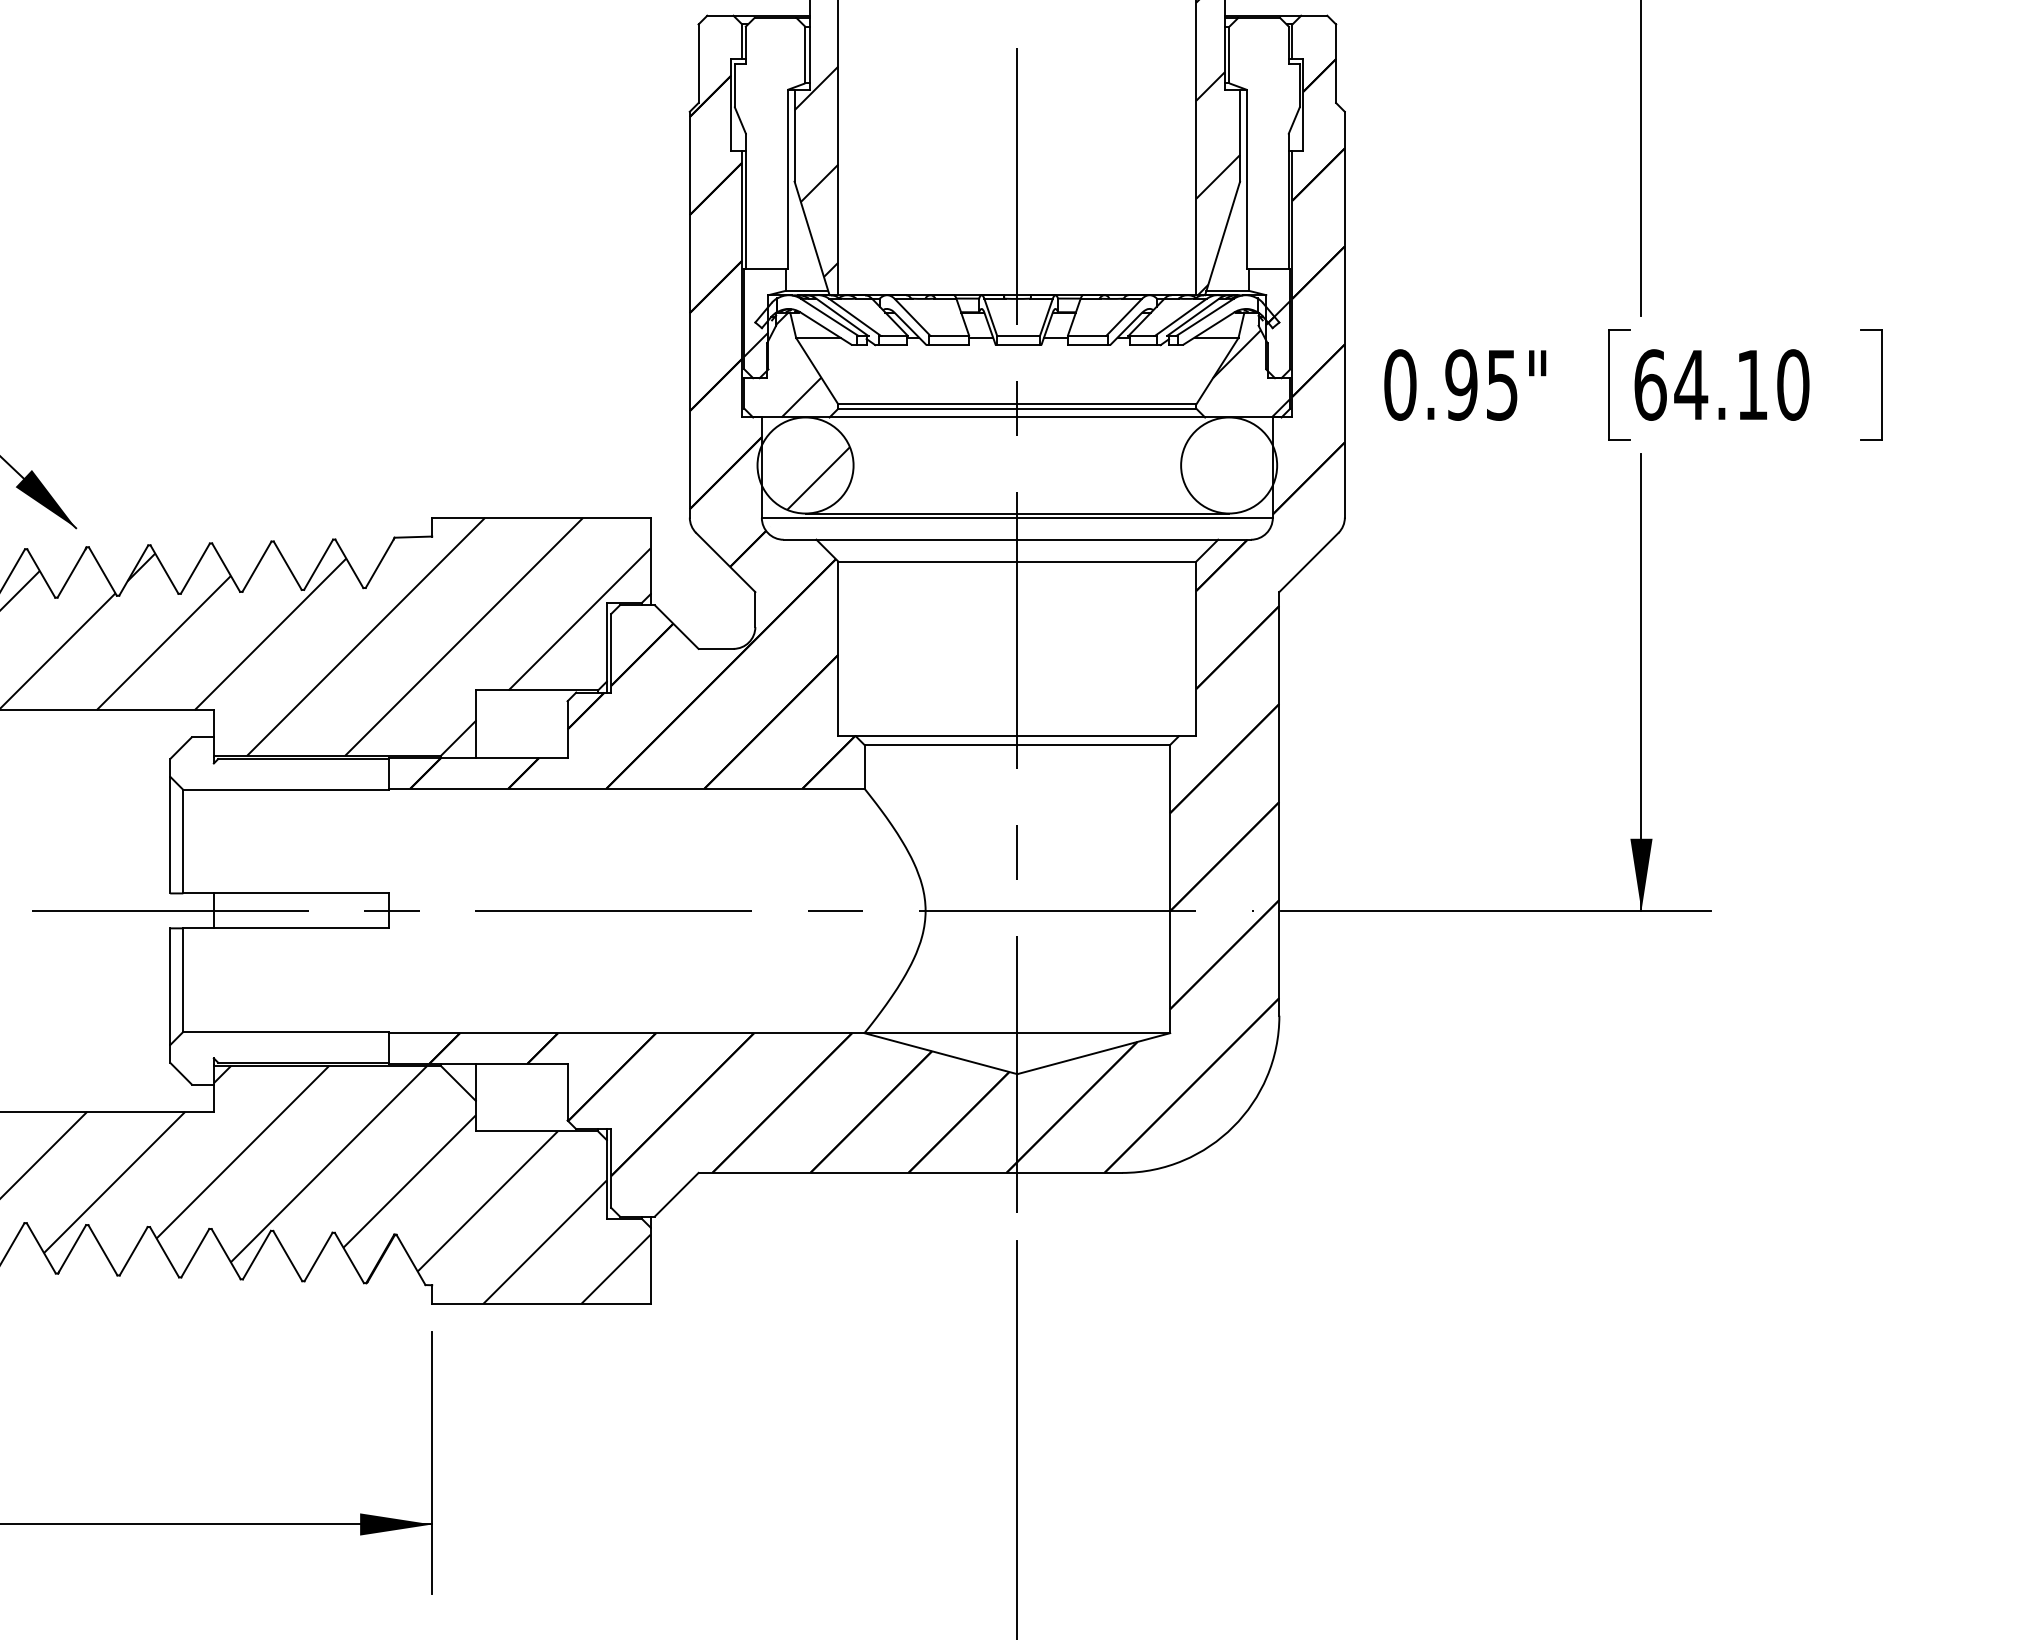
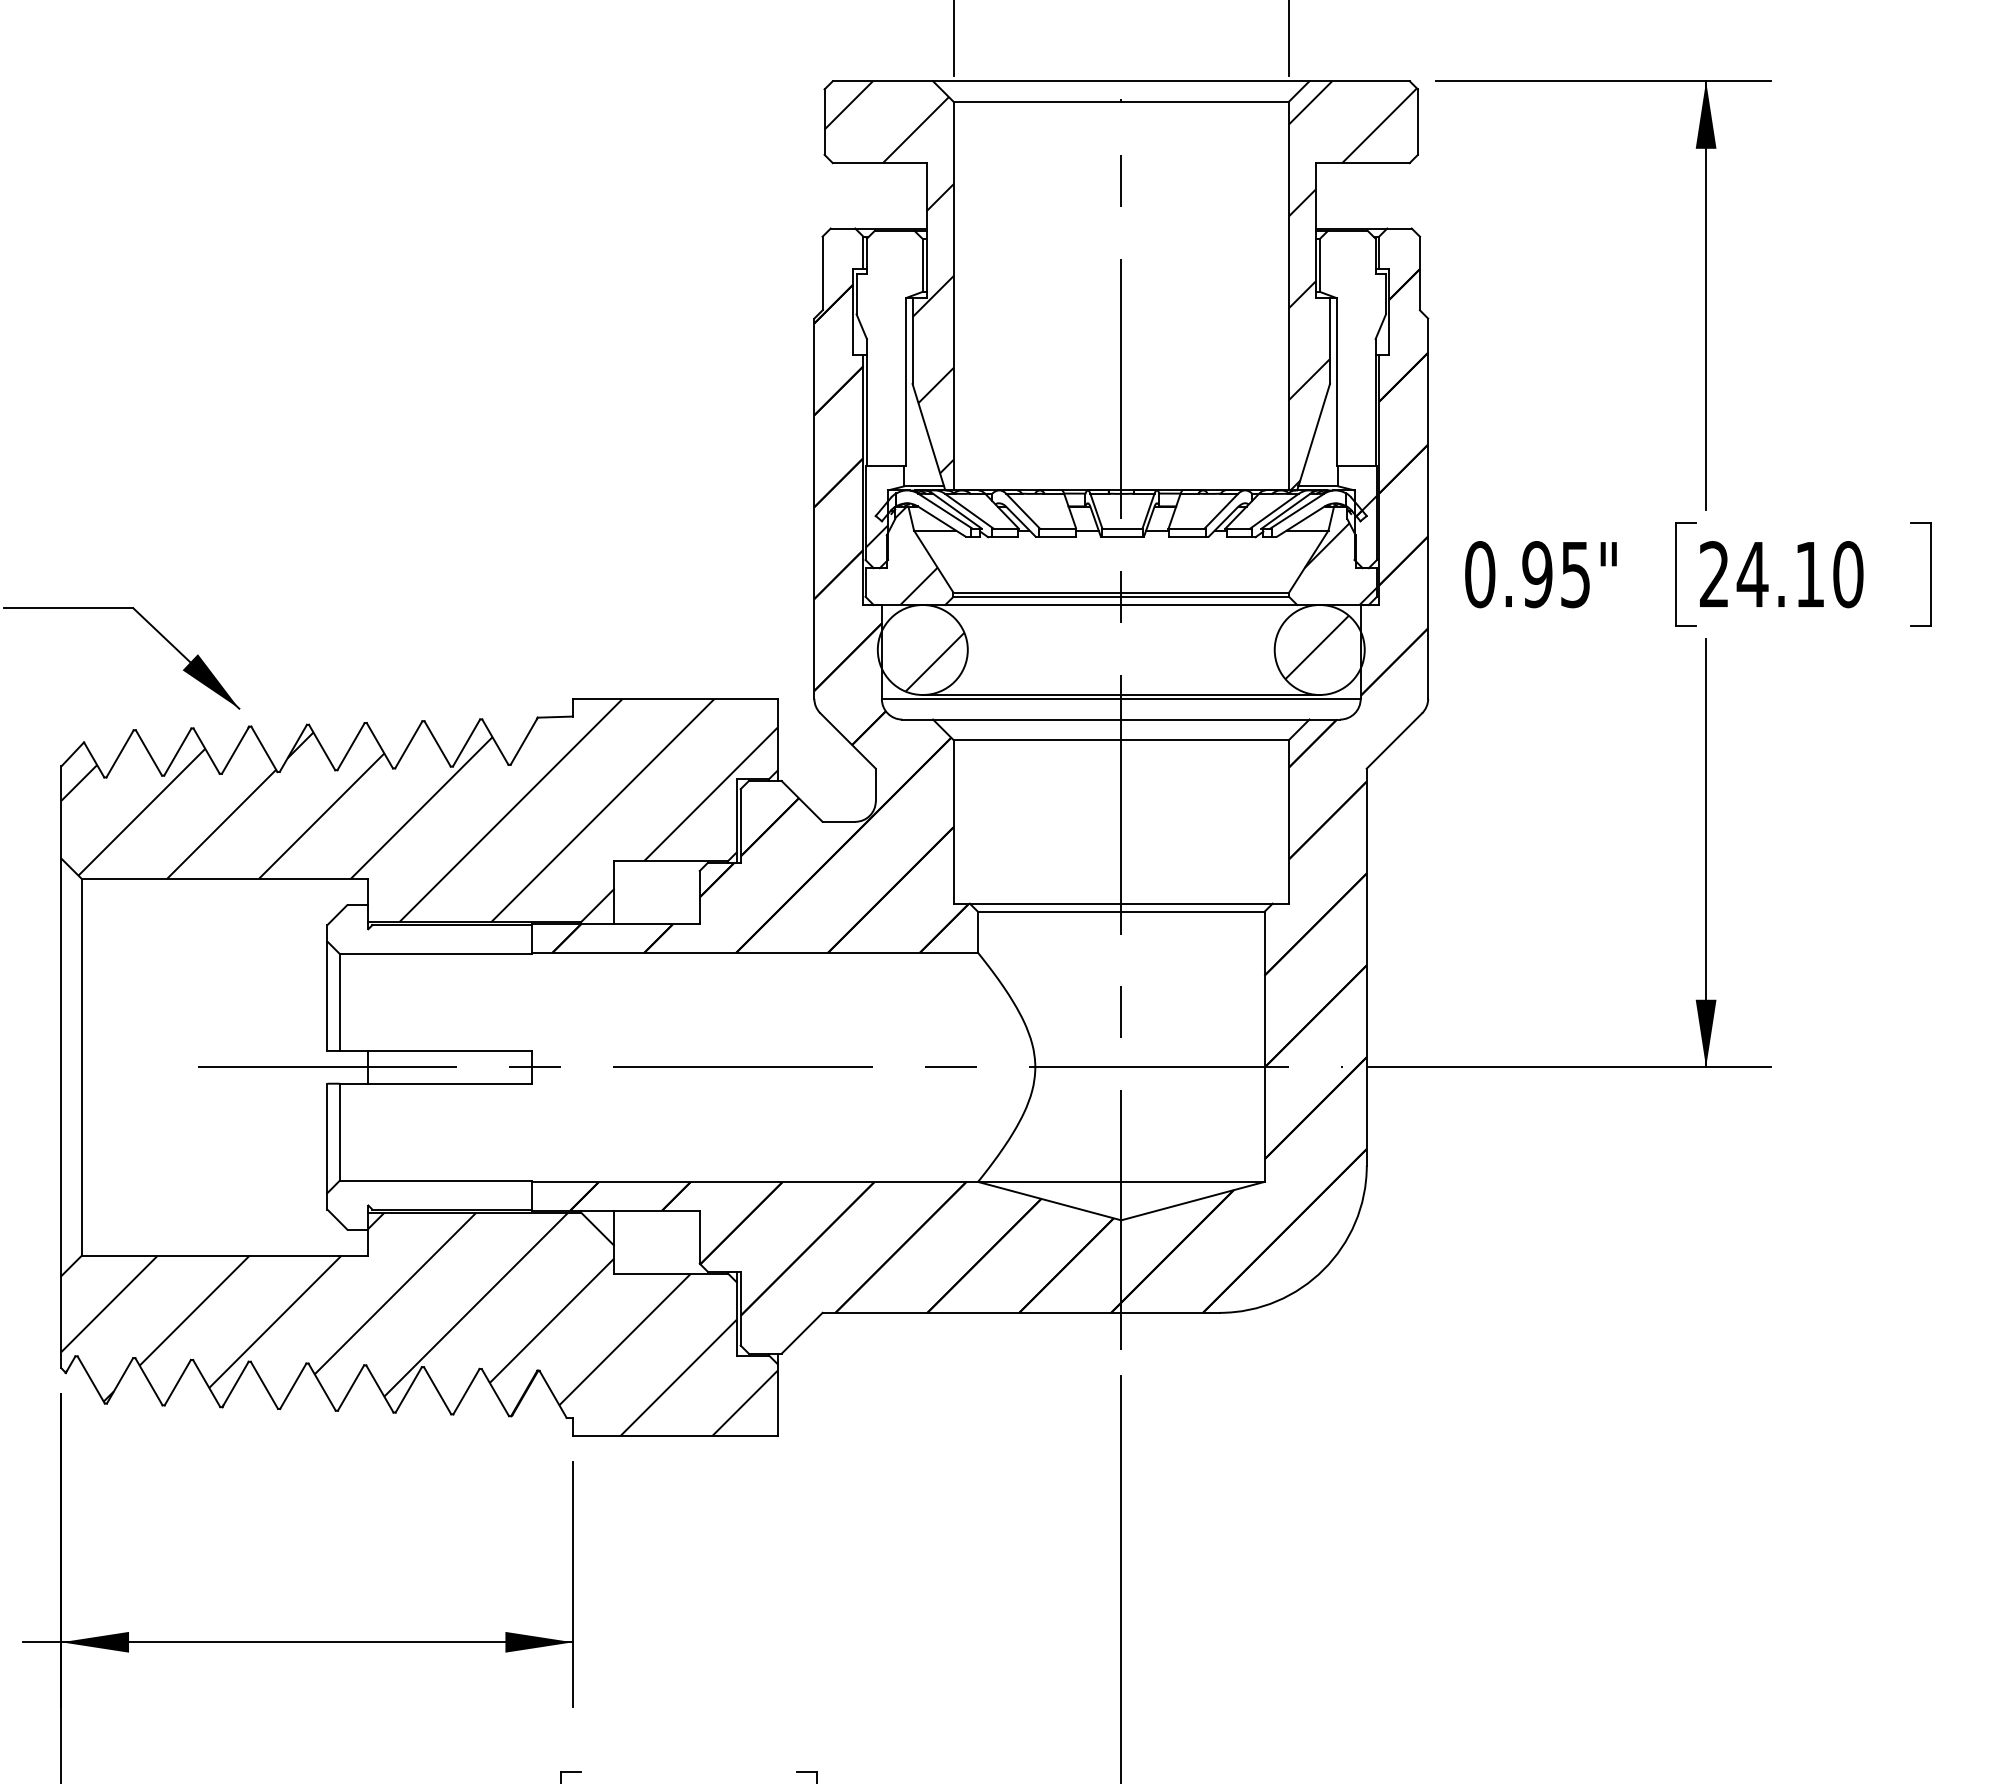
text: (1650, 384) -> (1714, 574), 64.10 -> 24.10
hatch: (1225, 462) -> (1316, 647), added

